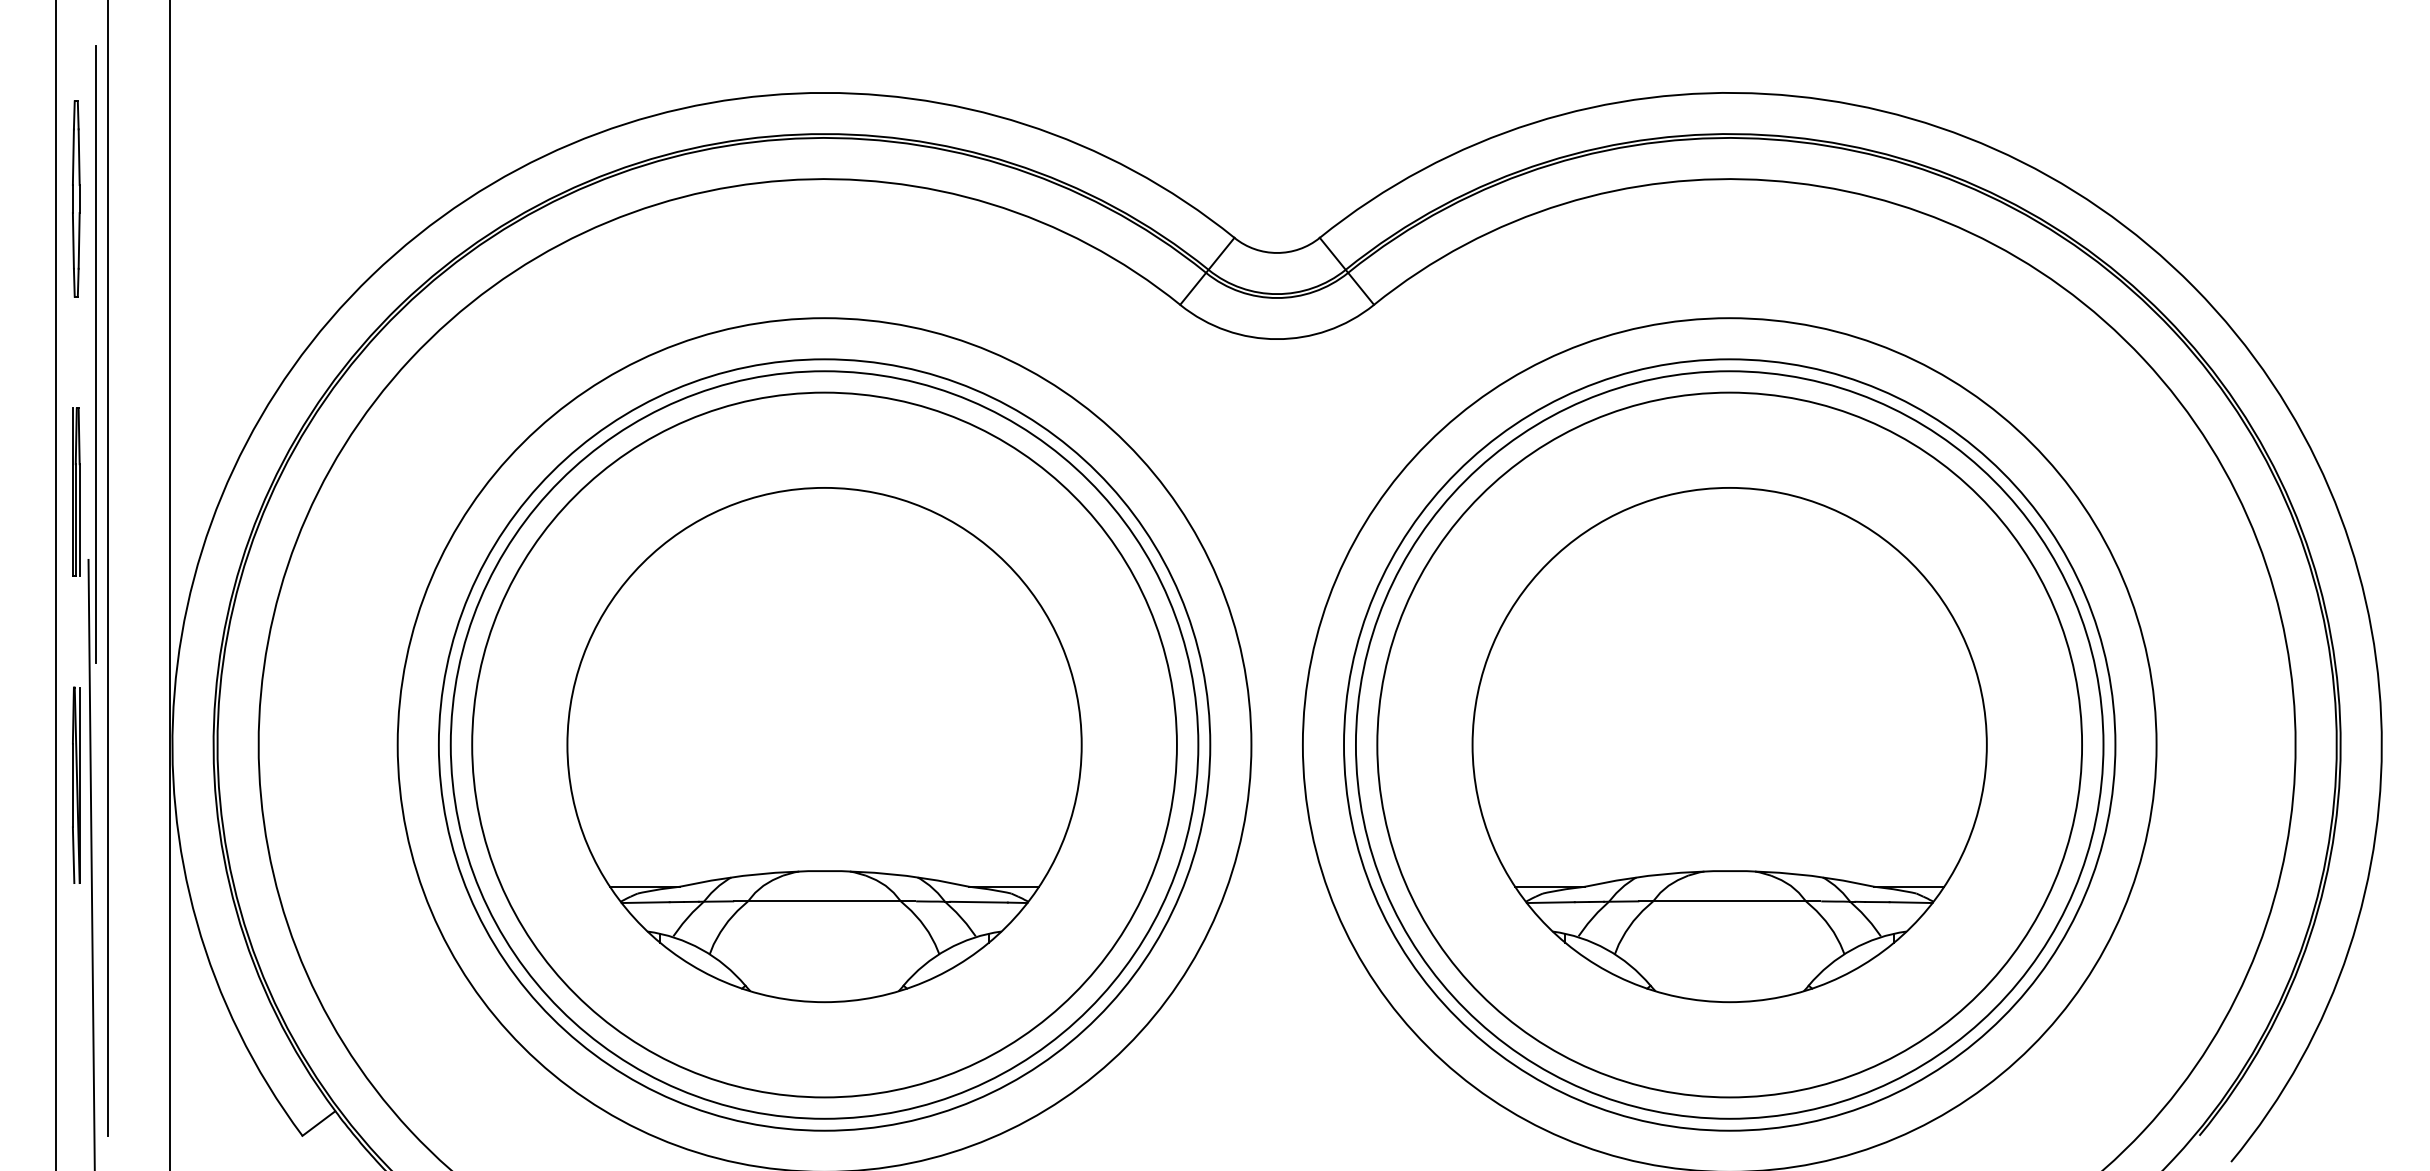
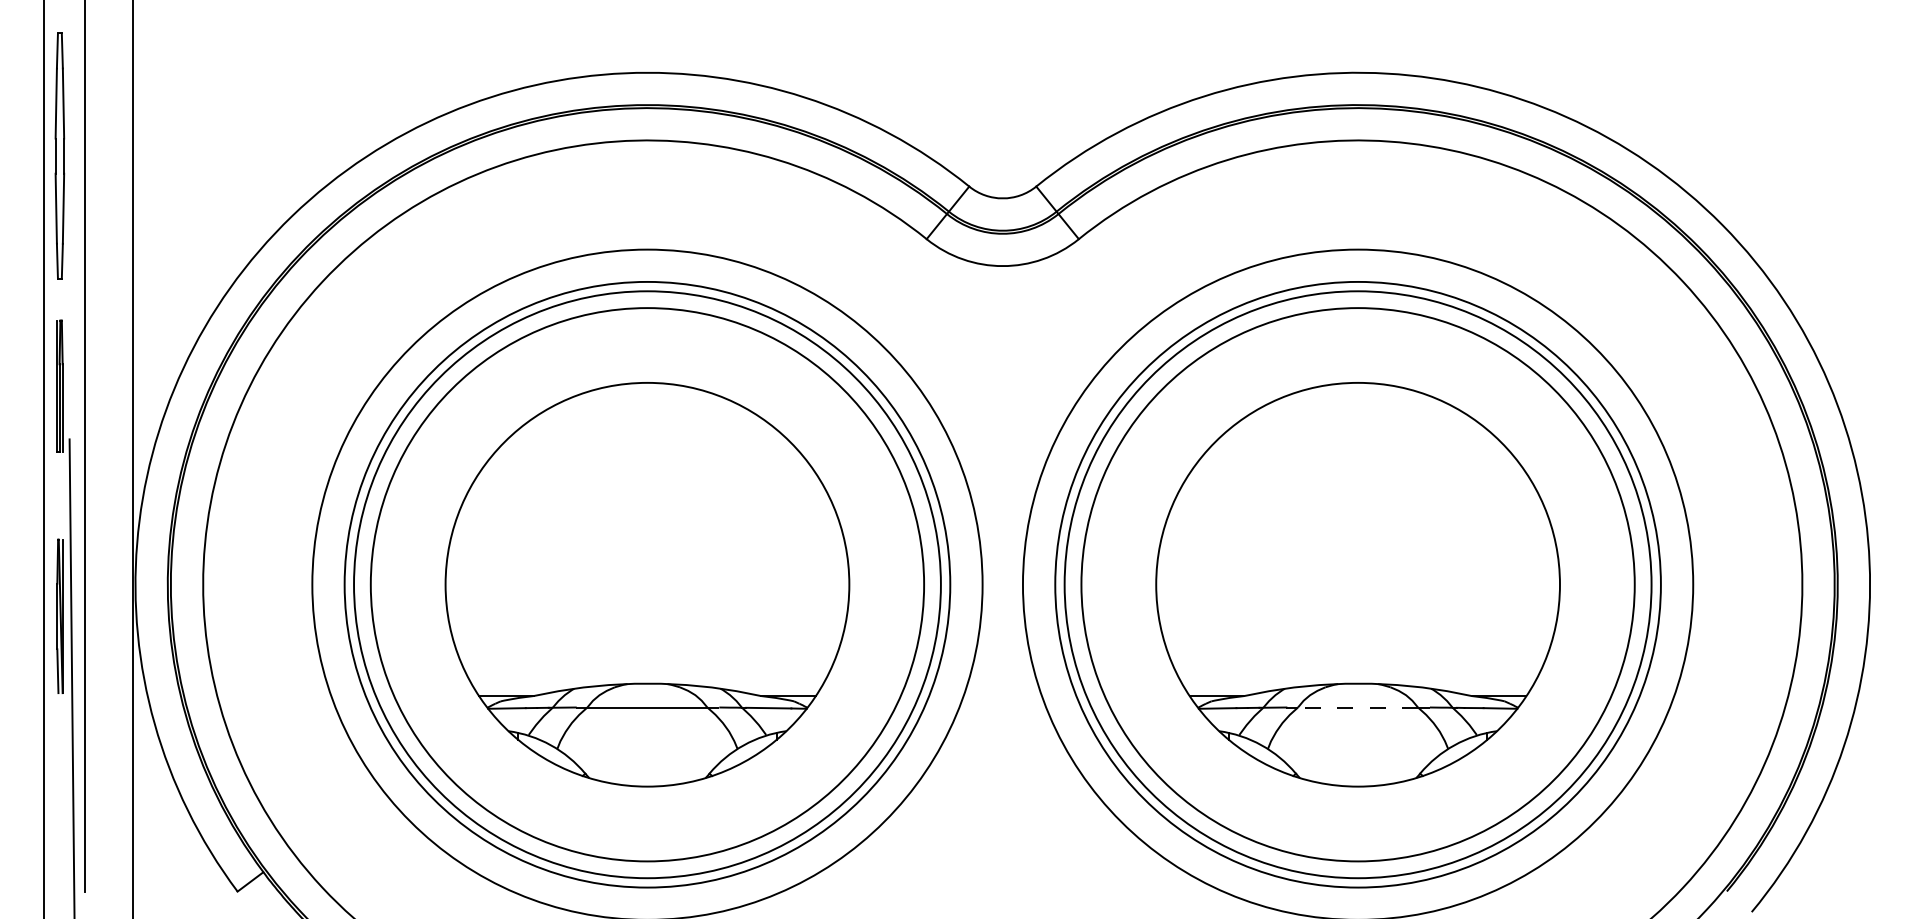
part: (76, 198) -> (60, 155), size x1.6
line: (95, 353) -> (75, 277), removed
line: (1729, 901) -> (1357, 707), solid -> dashed

